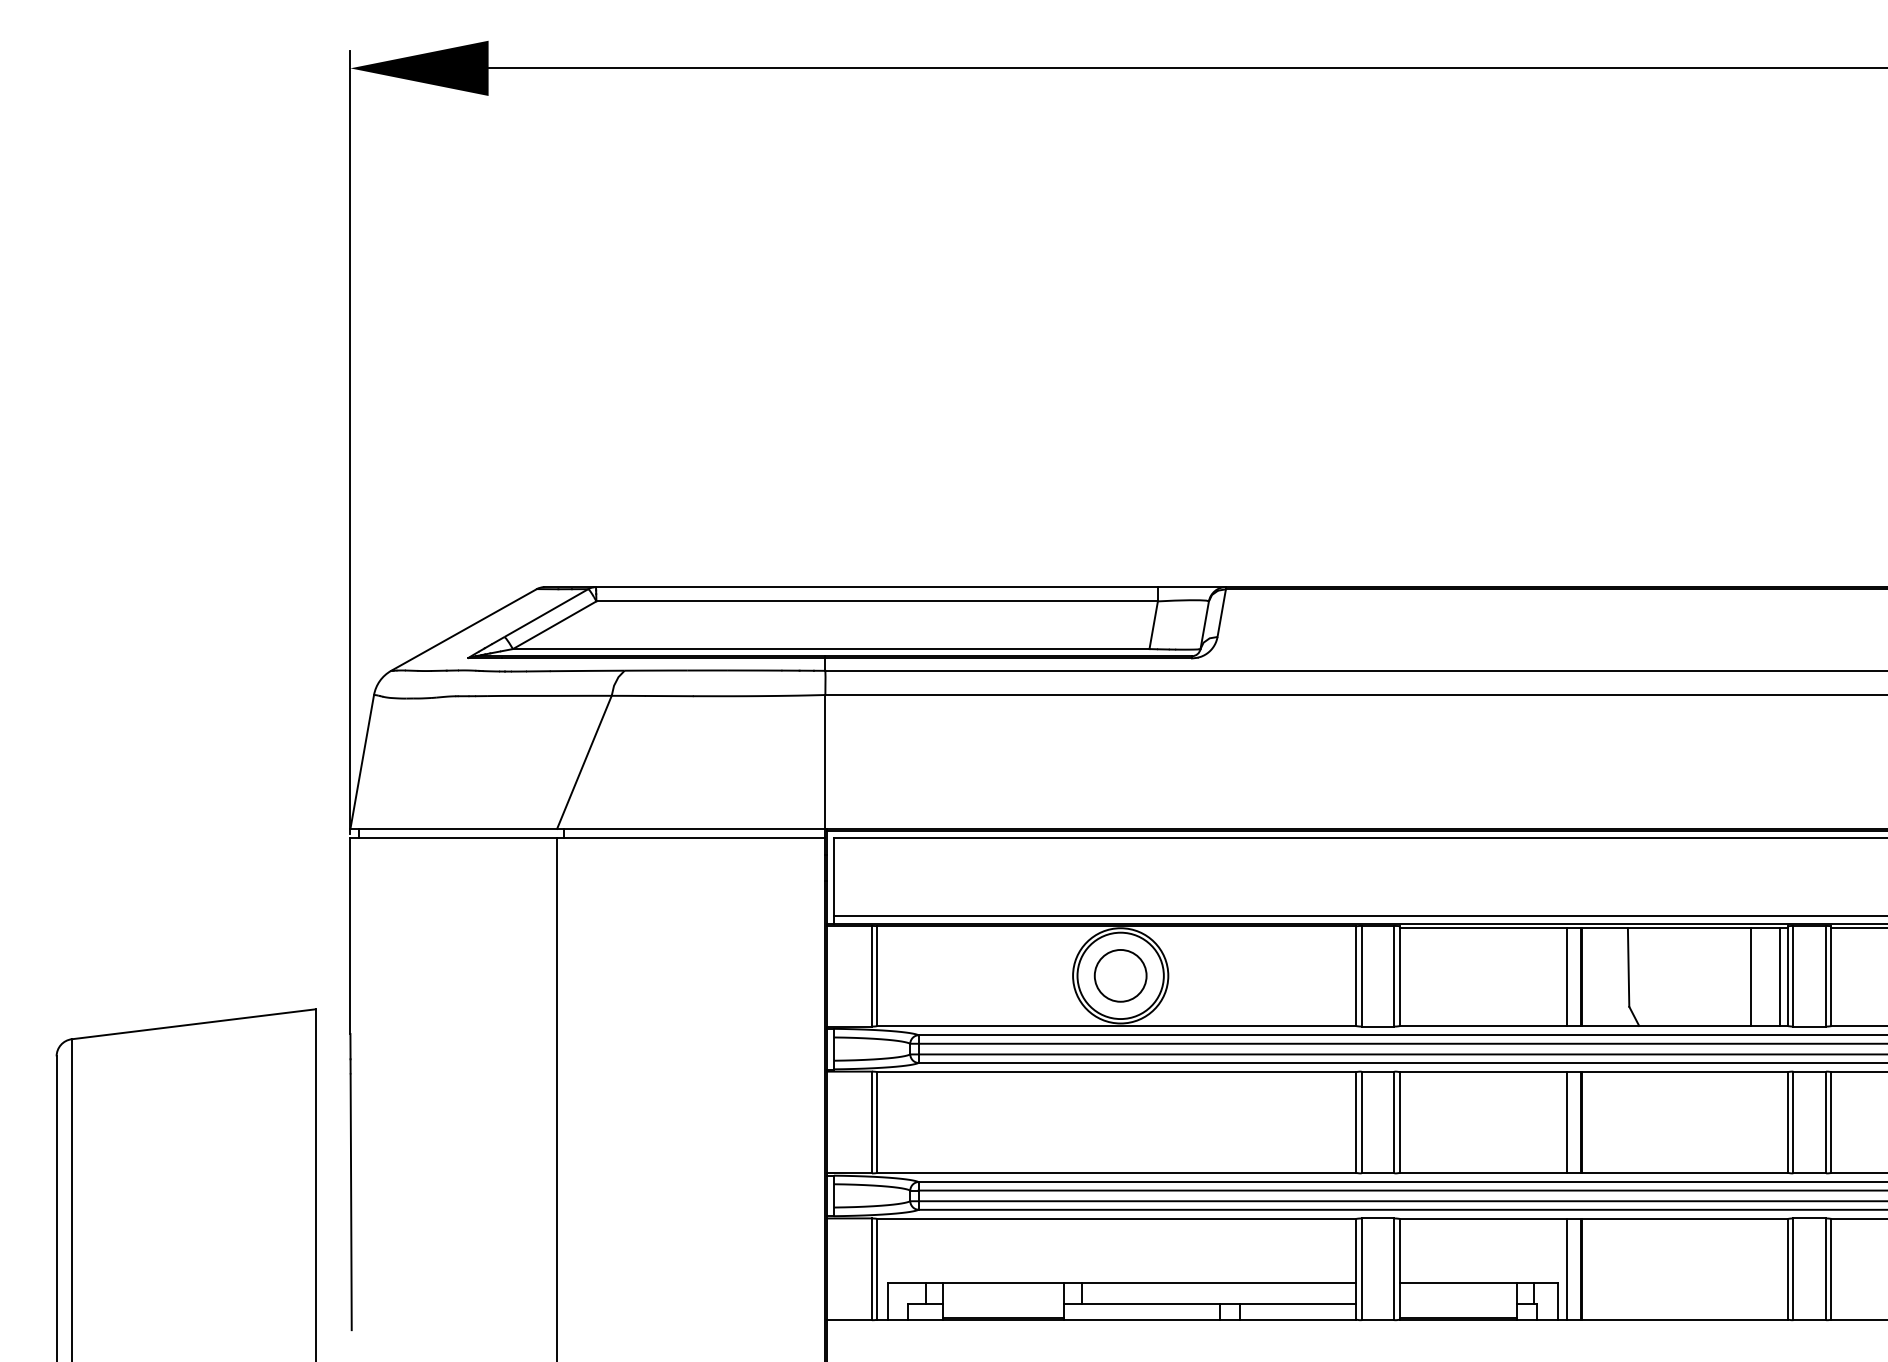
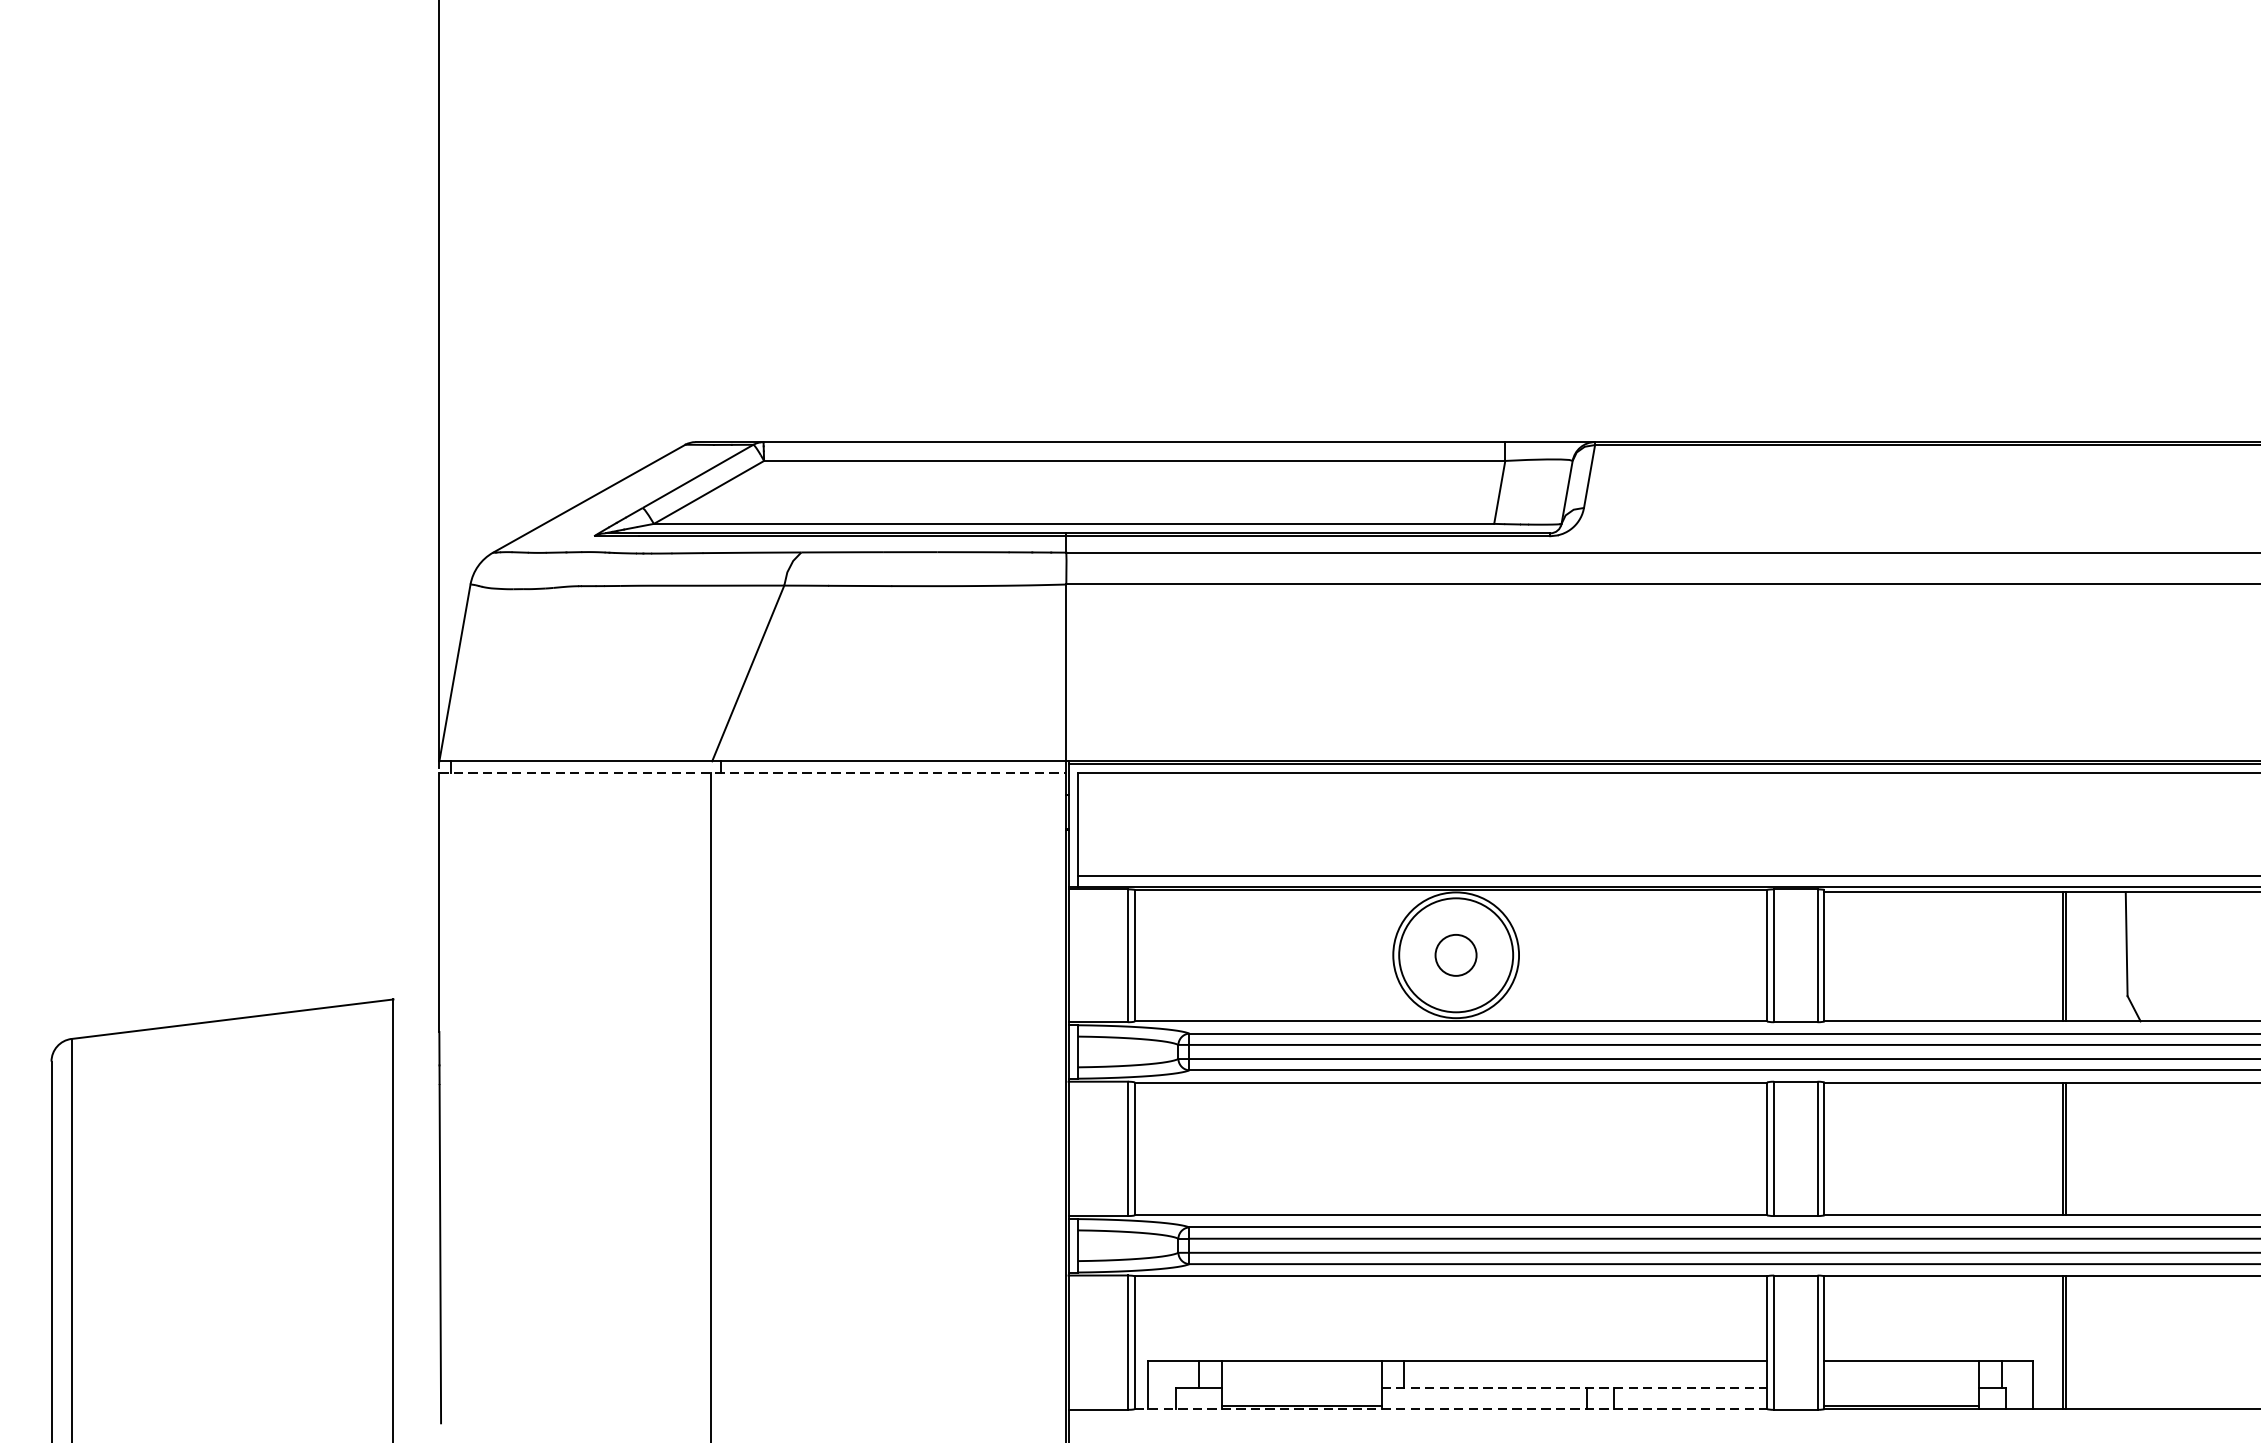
line: (588, 837) -> (753, 772), solid -> dashed
circle: (1120, 975) -> (1455, 954), size x0.6
line: (1566, 976) -> (2044, 956), removed
line: (1566, 1122) -> (2044, 1148), removed
line: (1566, 1269) -> (2044, 1342), removed
line: (1210, 1303) -> (1574, 1387), solid -> dashed
line: (1116, 1319) -> (1450, 1408), solid -> dashed

